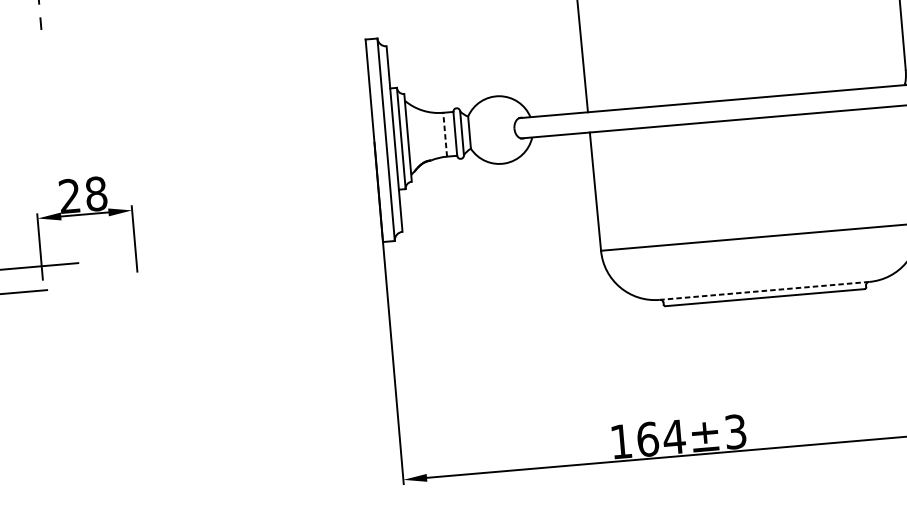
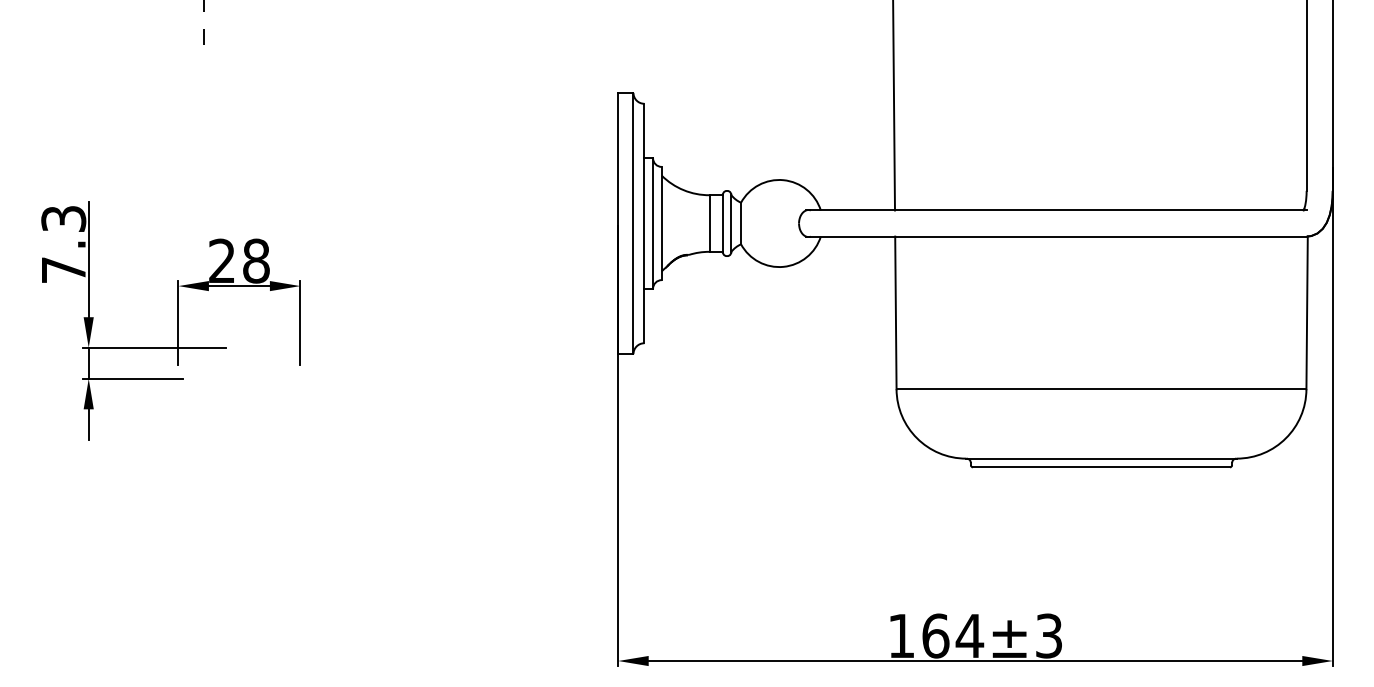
line: (445, 134) -> (709, 223), dashed -> solid
line: (764, 290) -> (1101, 458), dashed -> solid

